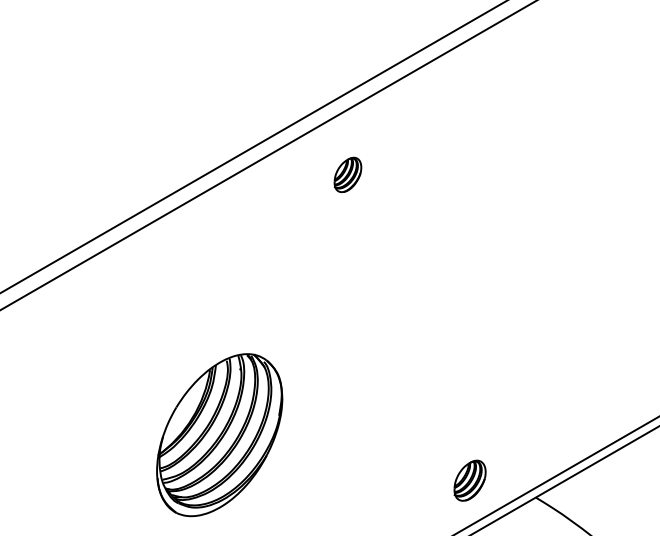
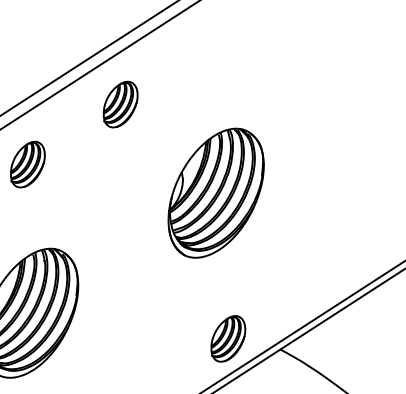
part: (347, 174) -> (120, 104), size x1.67
part: (225, 245) -> (27, 164), added
part: (463, 293) -> (215, 192), added
part: (469, 480) -> (227, 338), size x1.43

